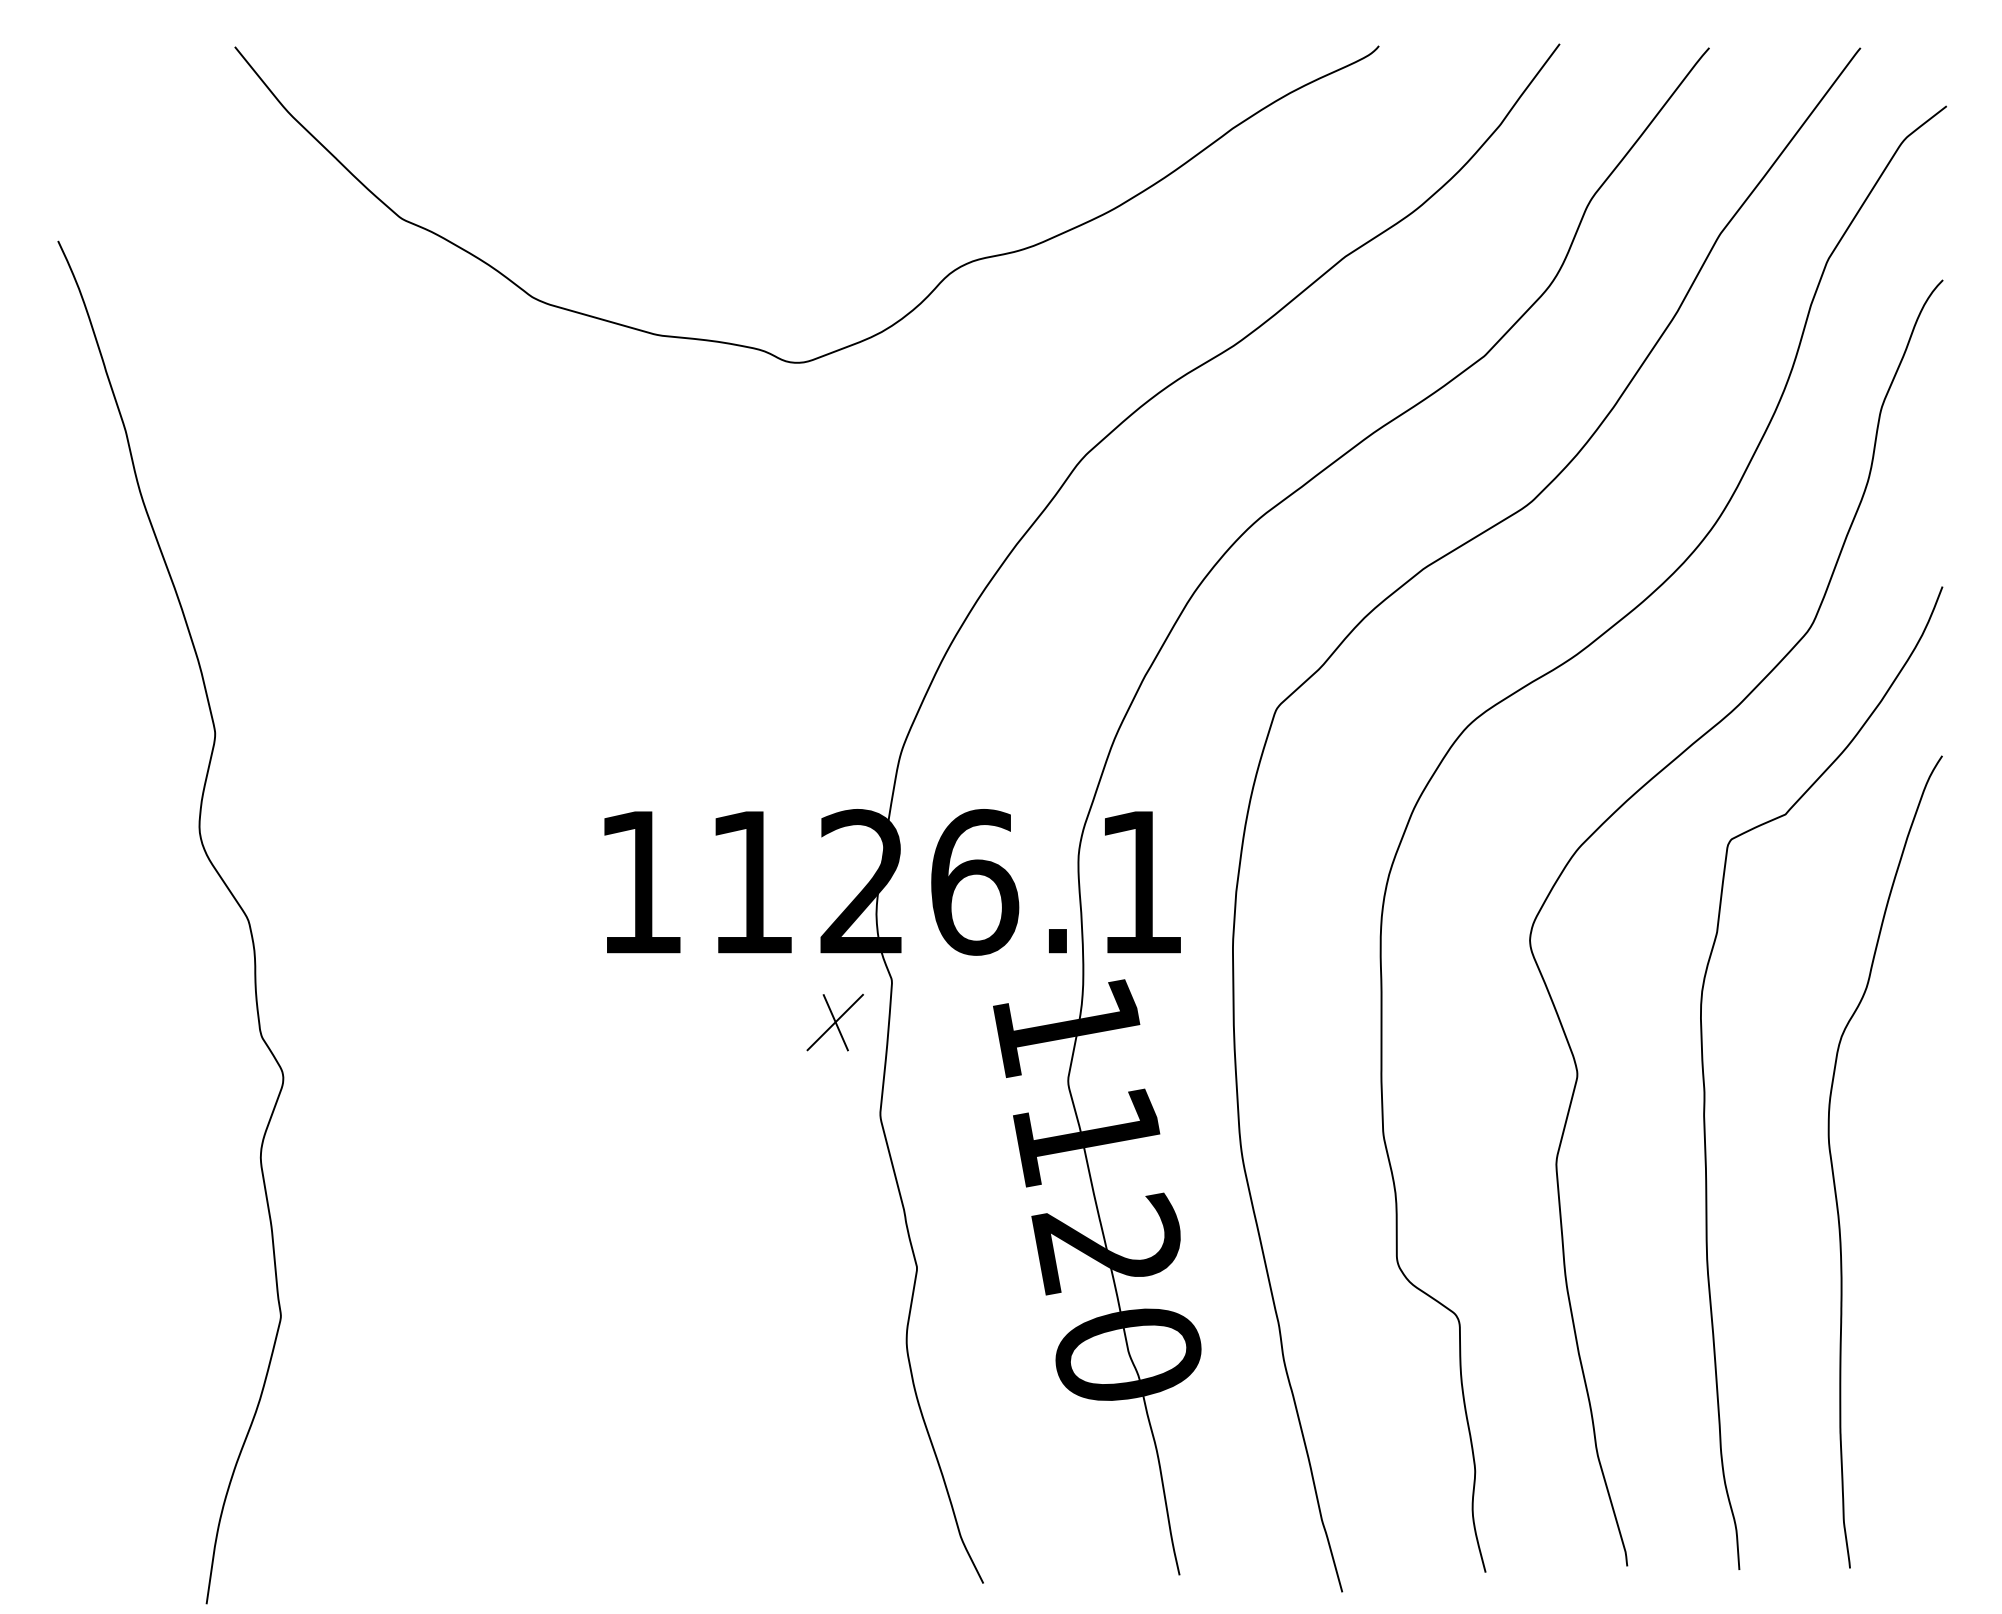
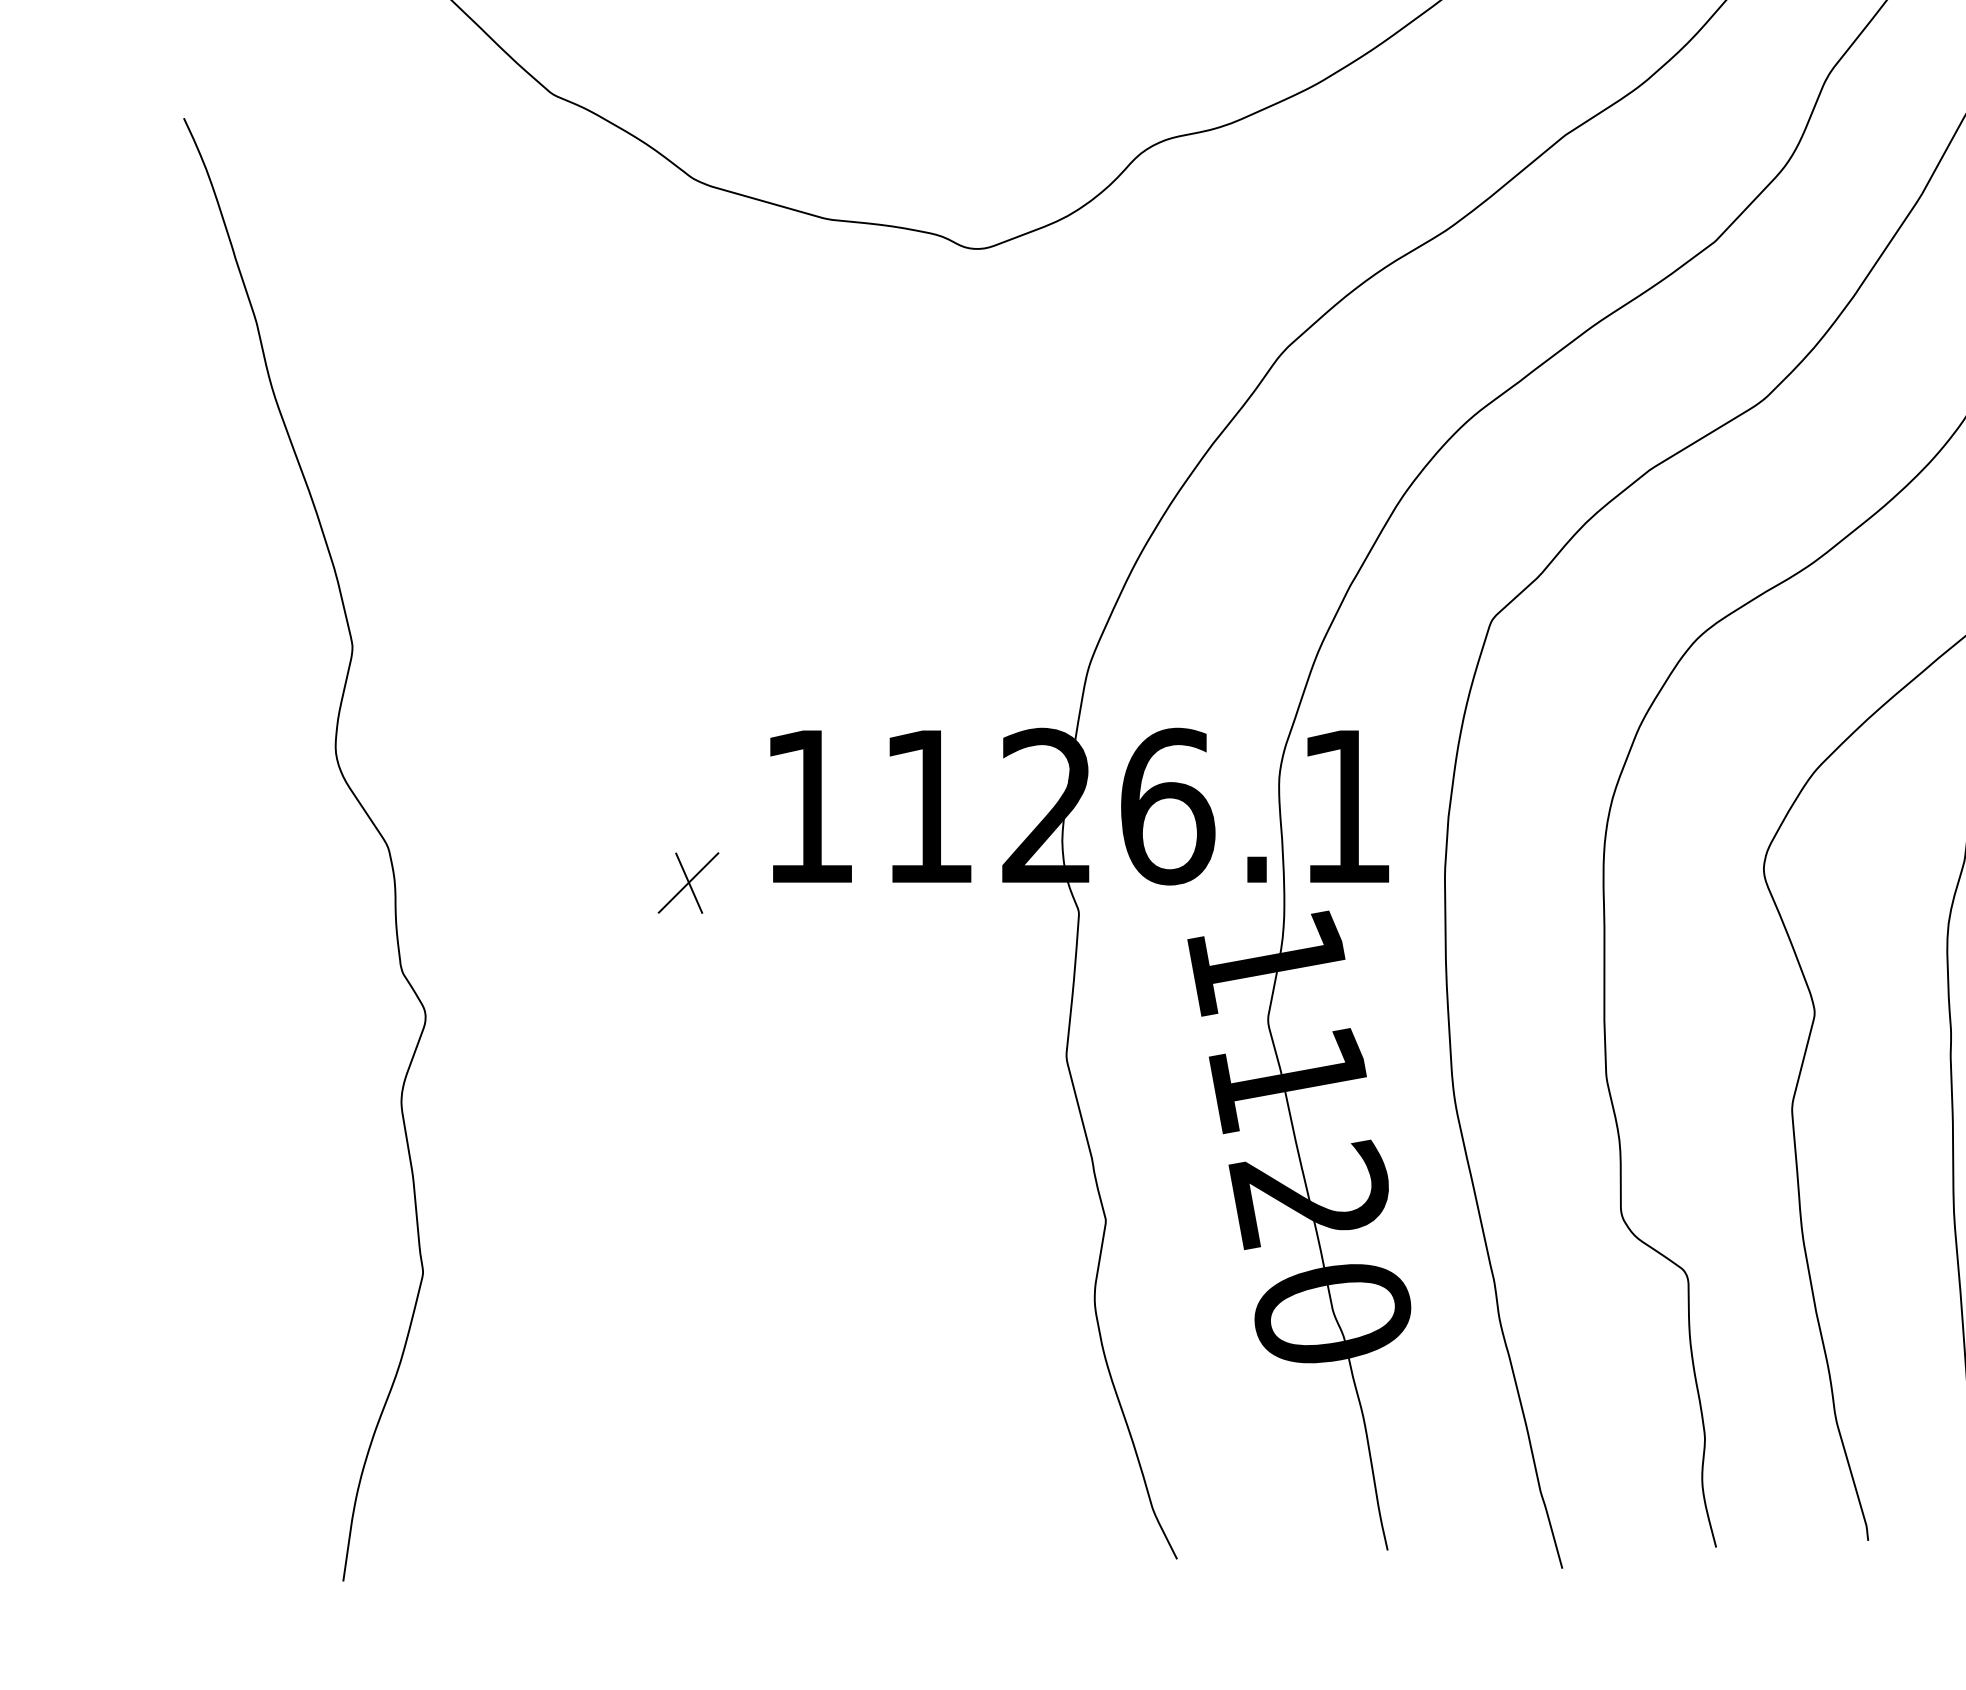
part: (834, 1022) -> (687, 882), moved

